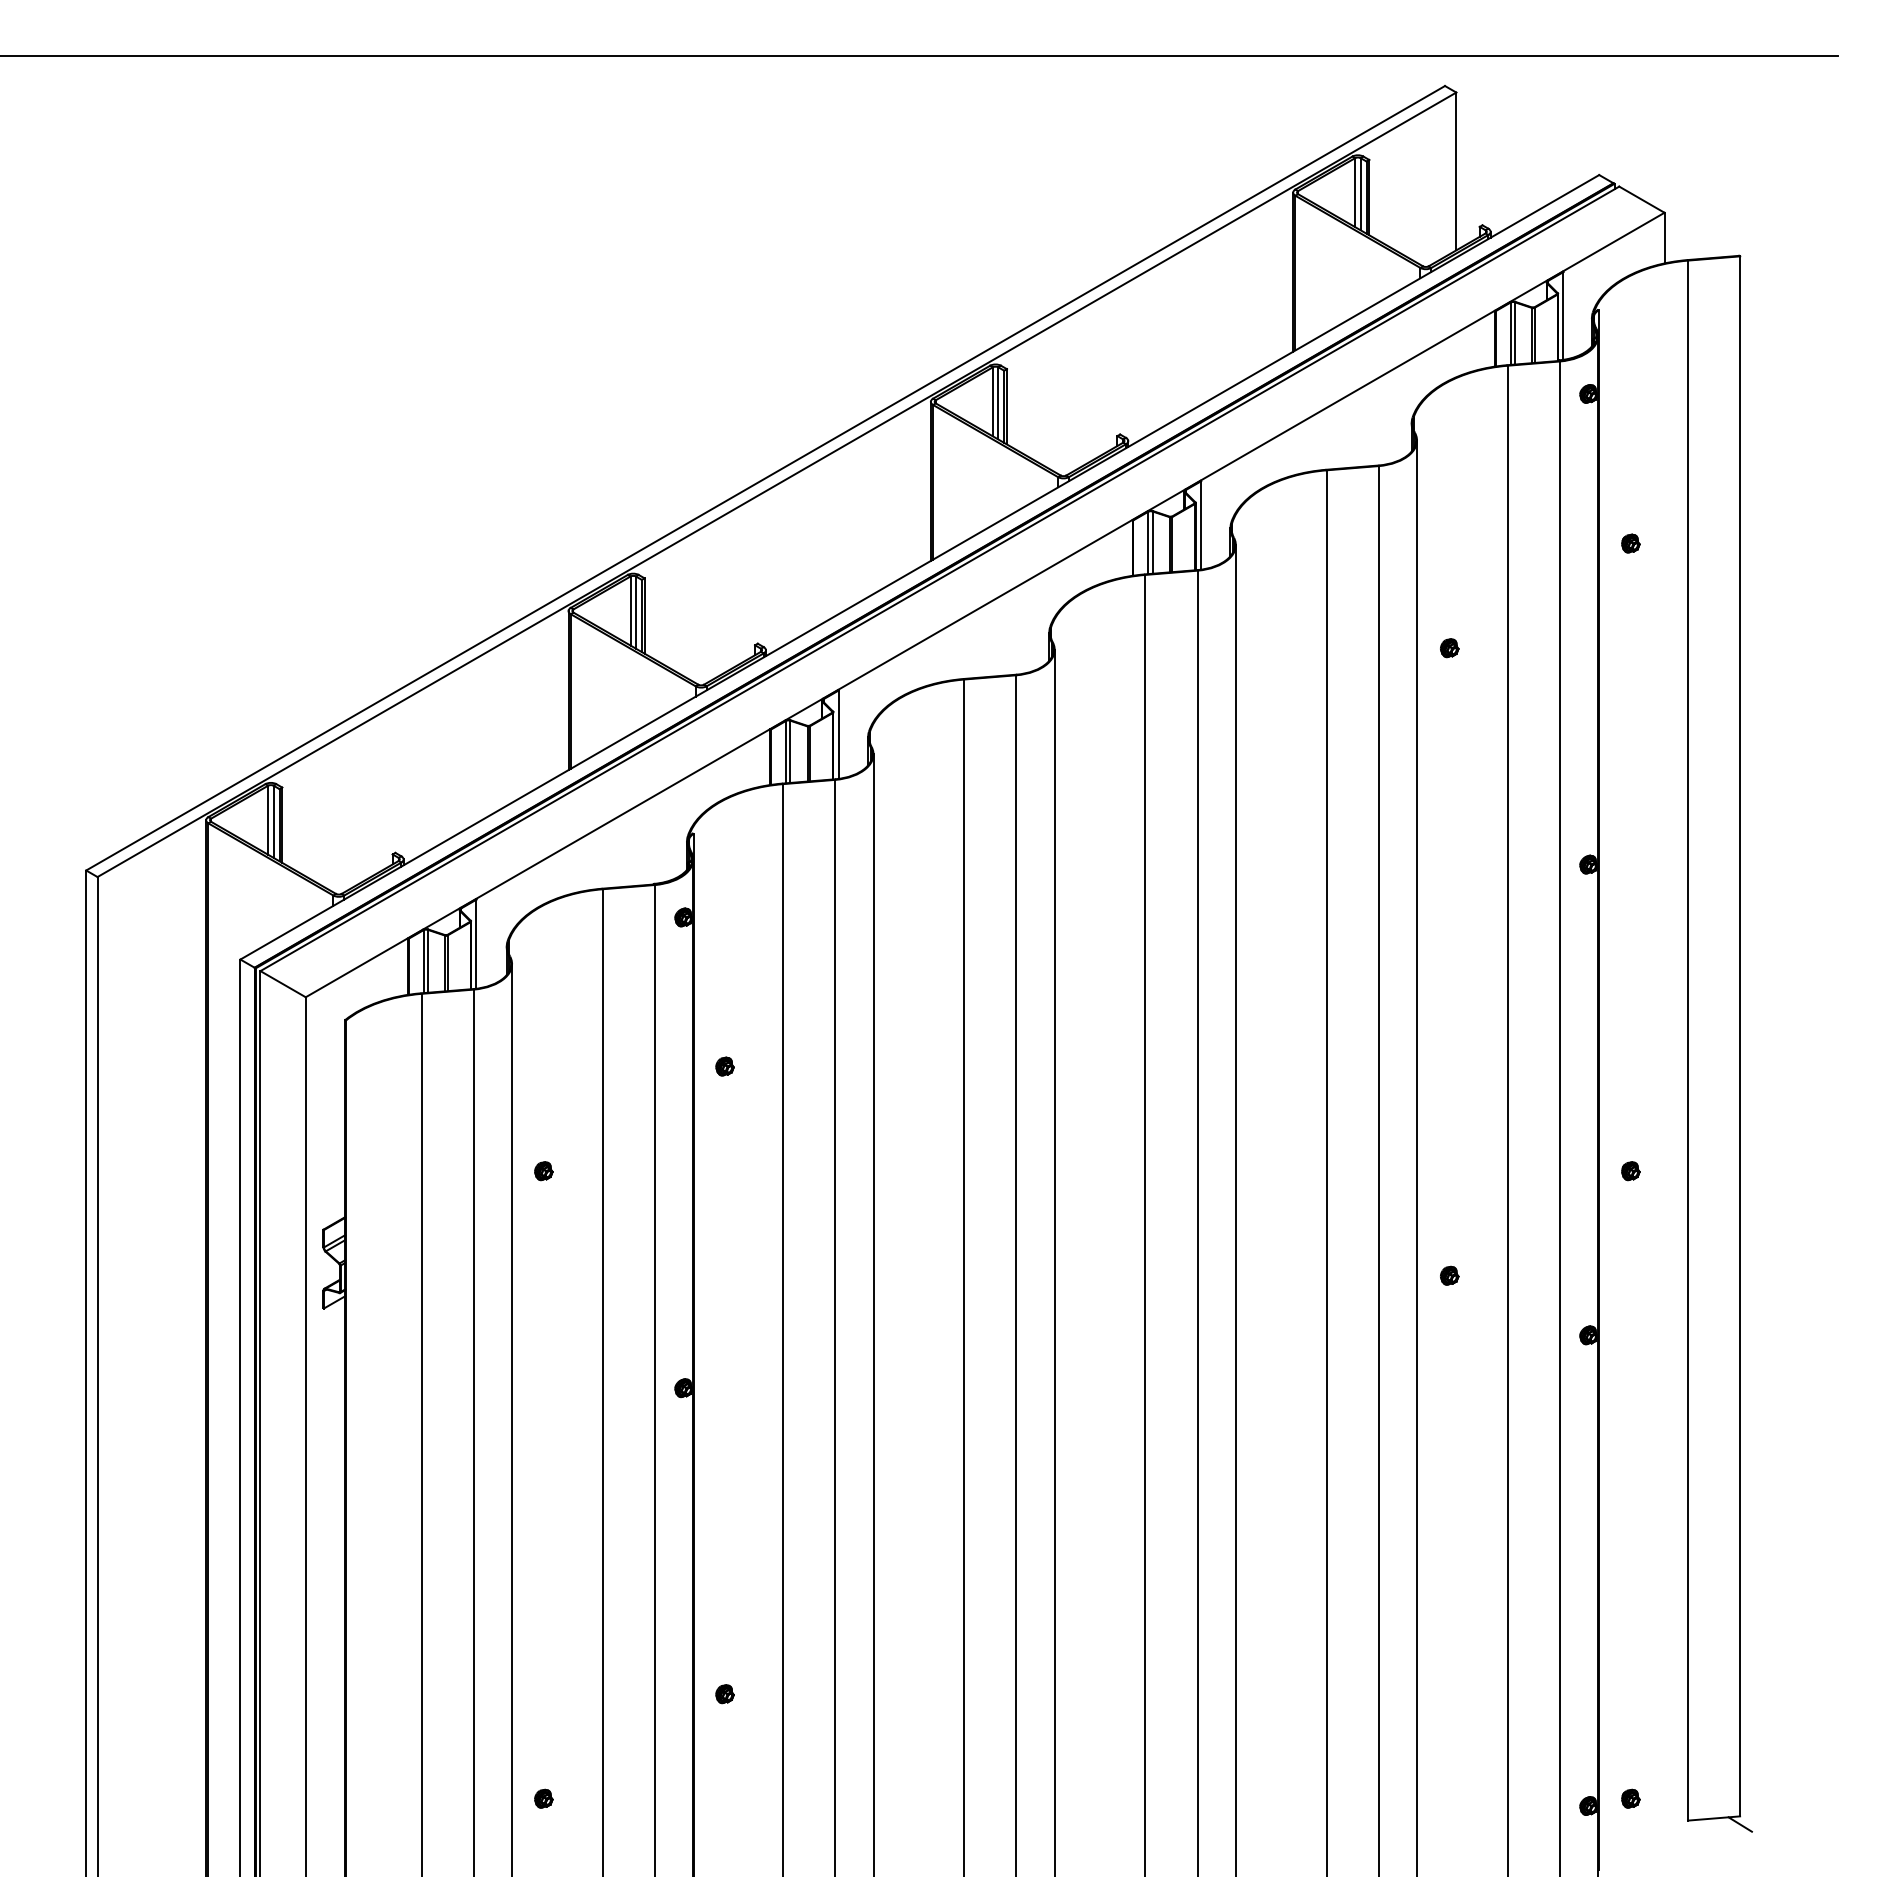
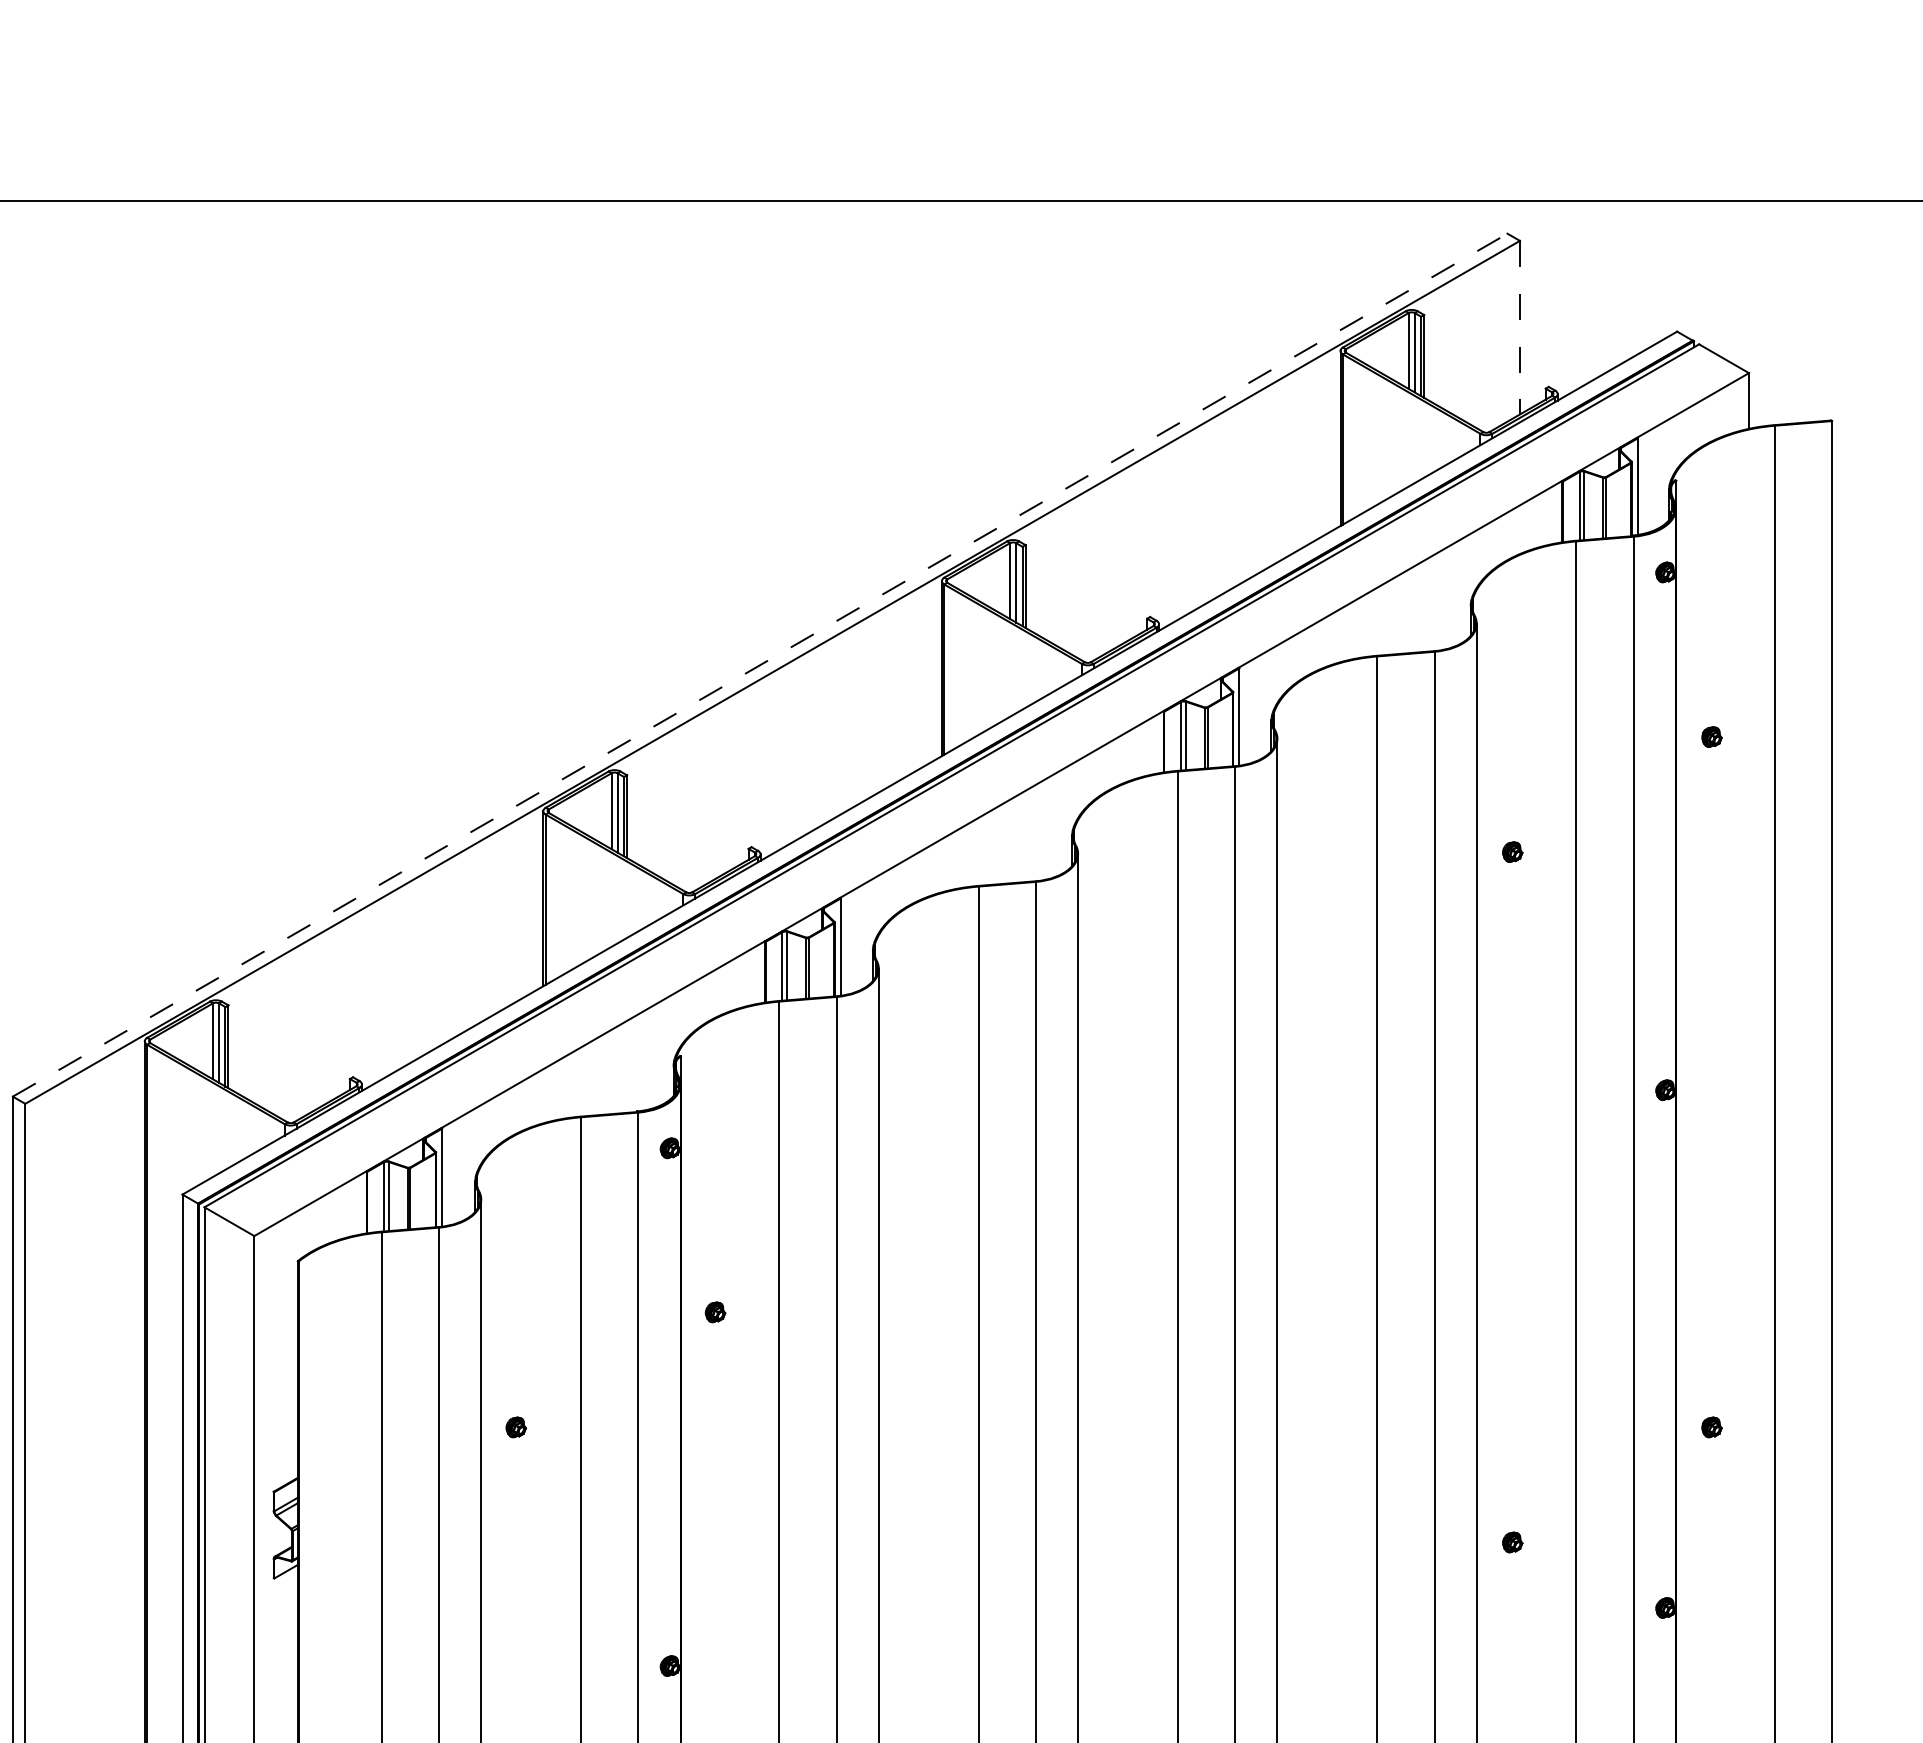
line: (1456, 171) -> (1520, 327), solid -> dashed
line: (766, 478) -> (761, 665), solid -> dashed

